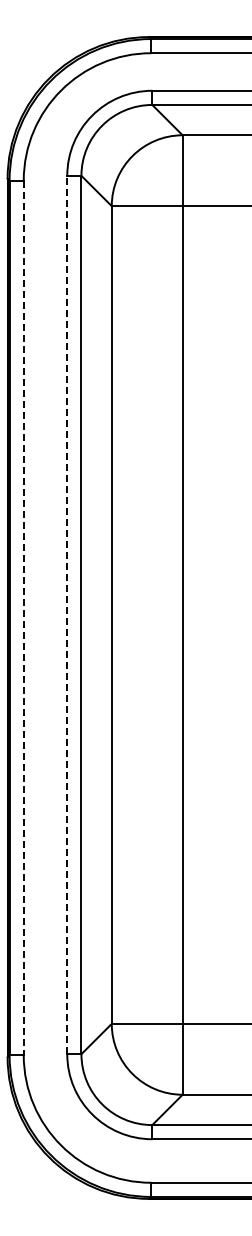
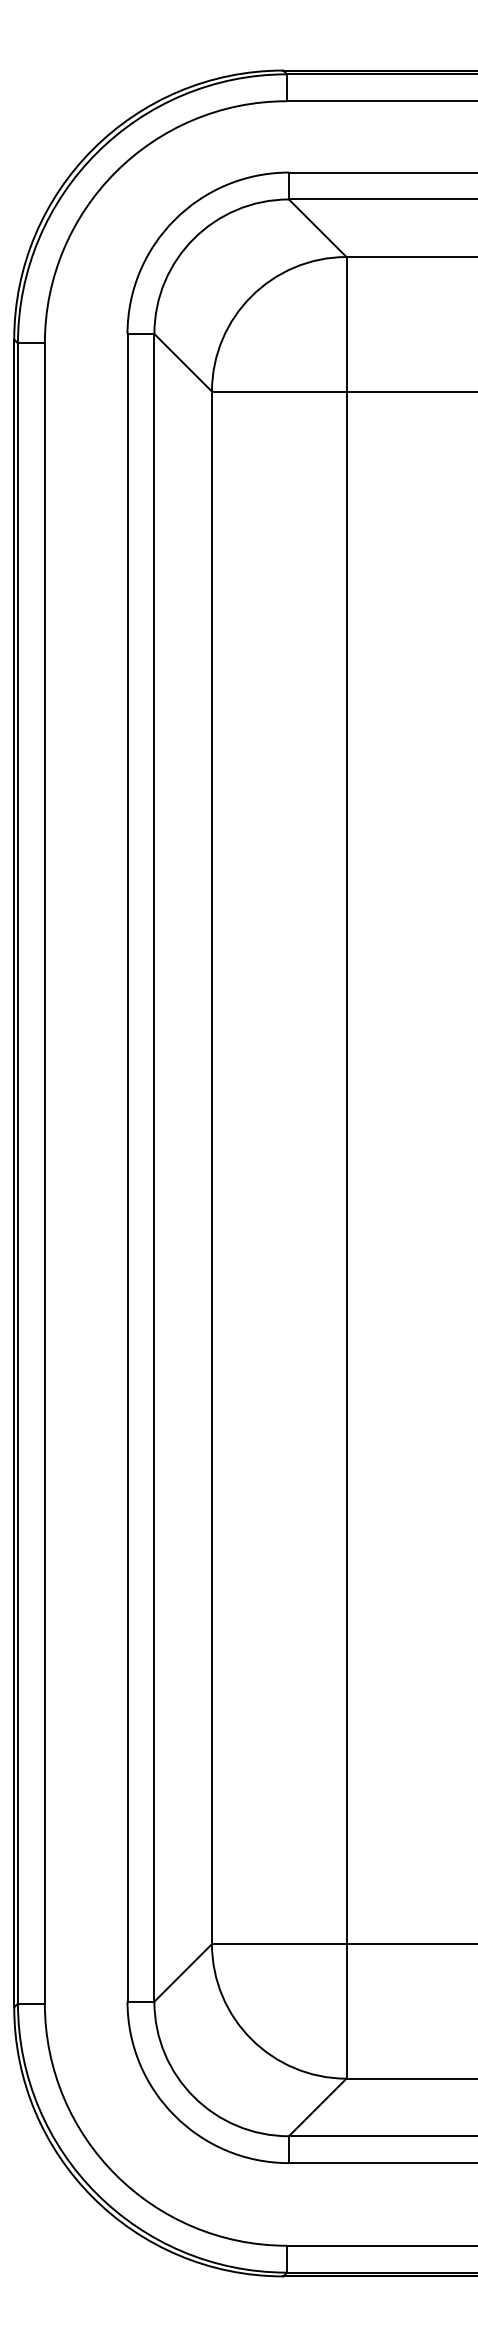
line: (67, 614) -> (127, 1166), dashed -> solid
line: (23, 618) -> (44, 1174), dashed -> solid

